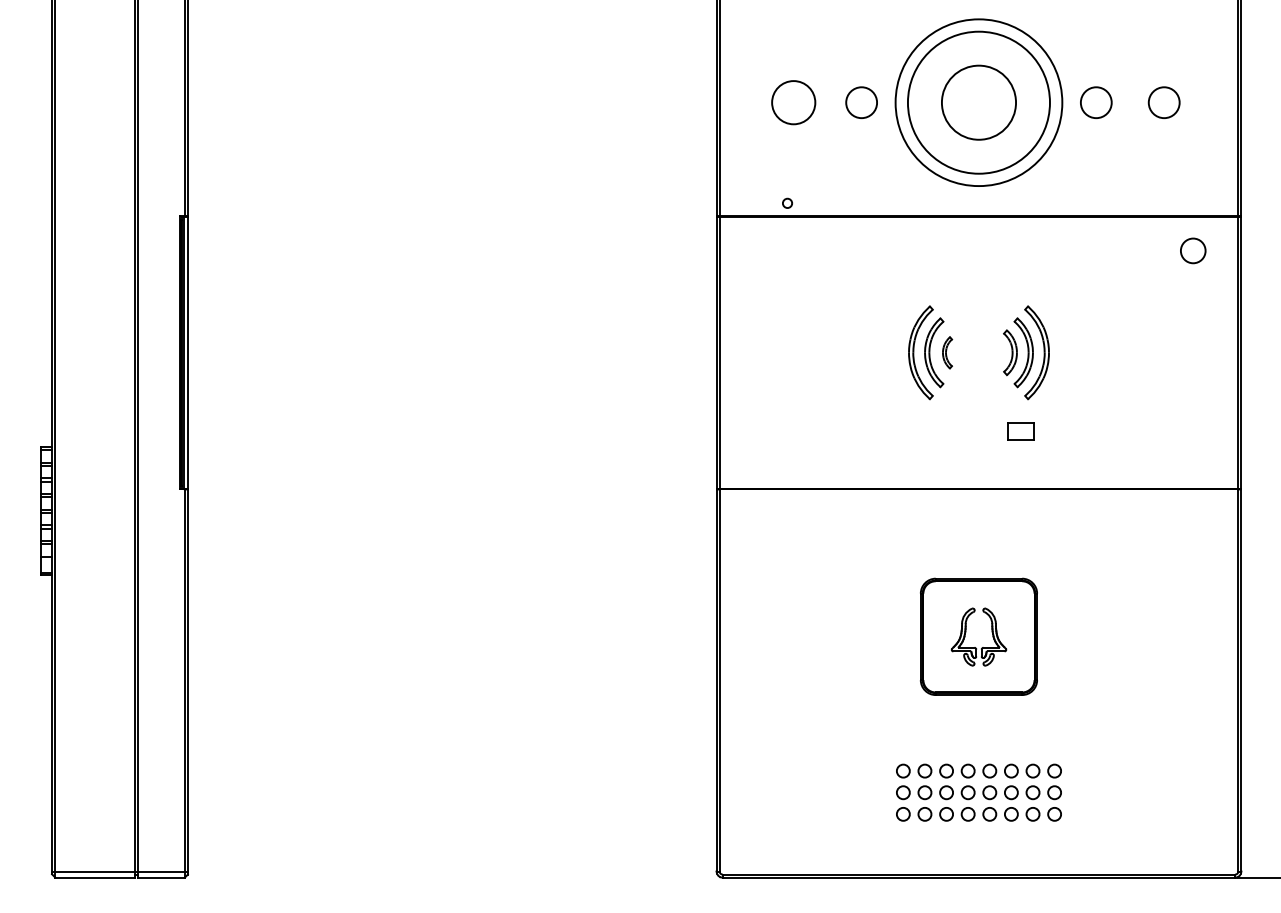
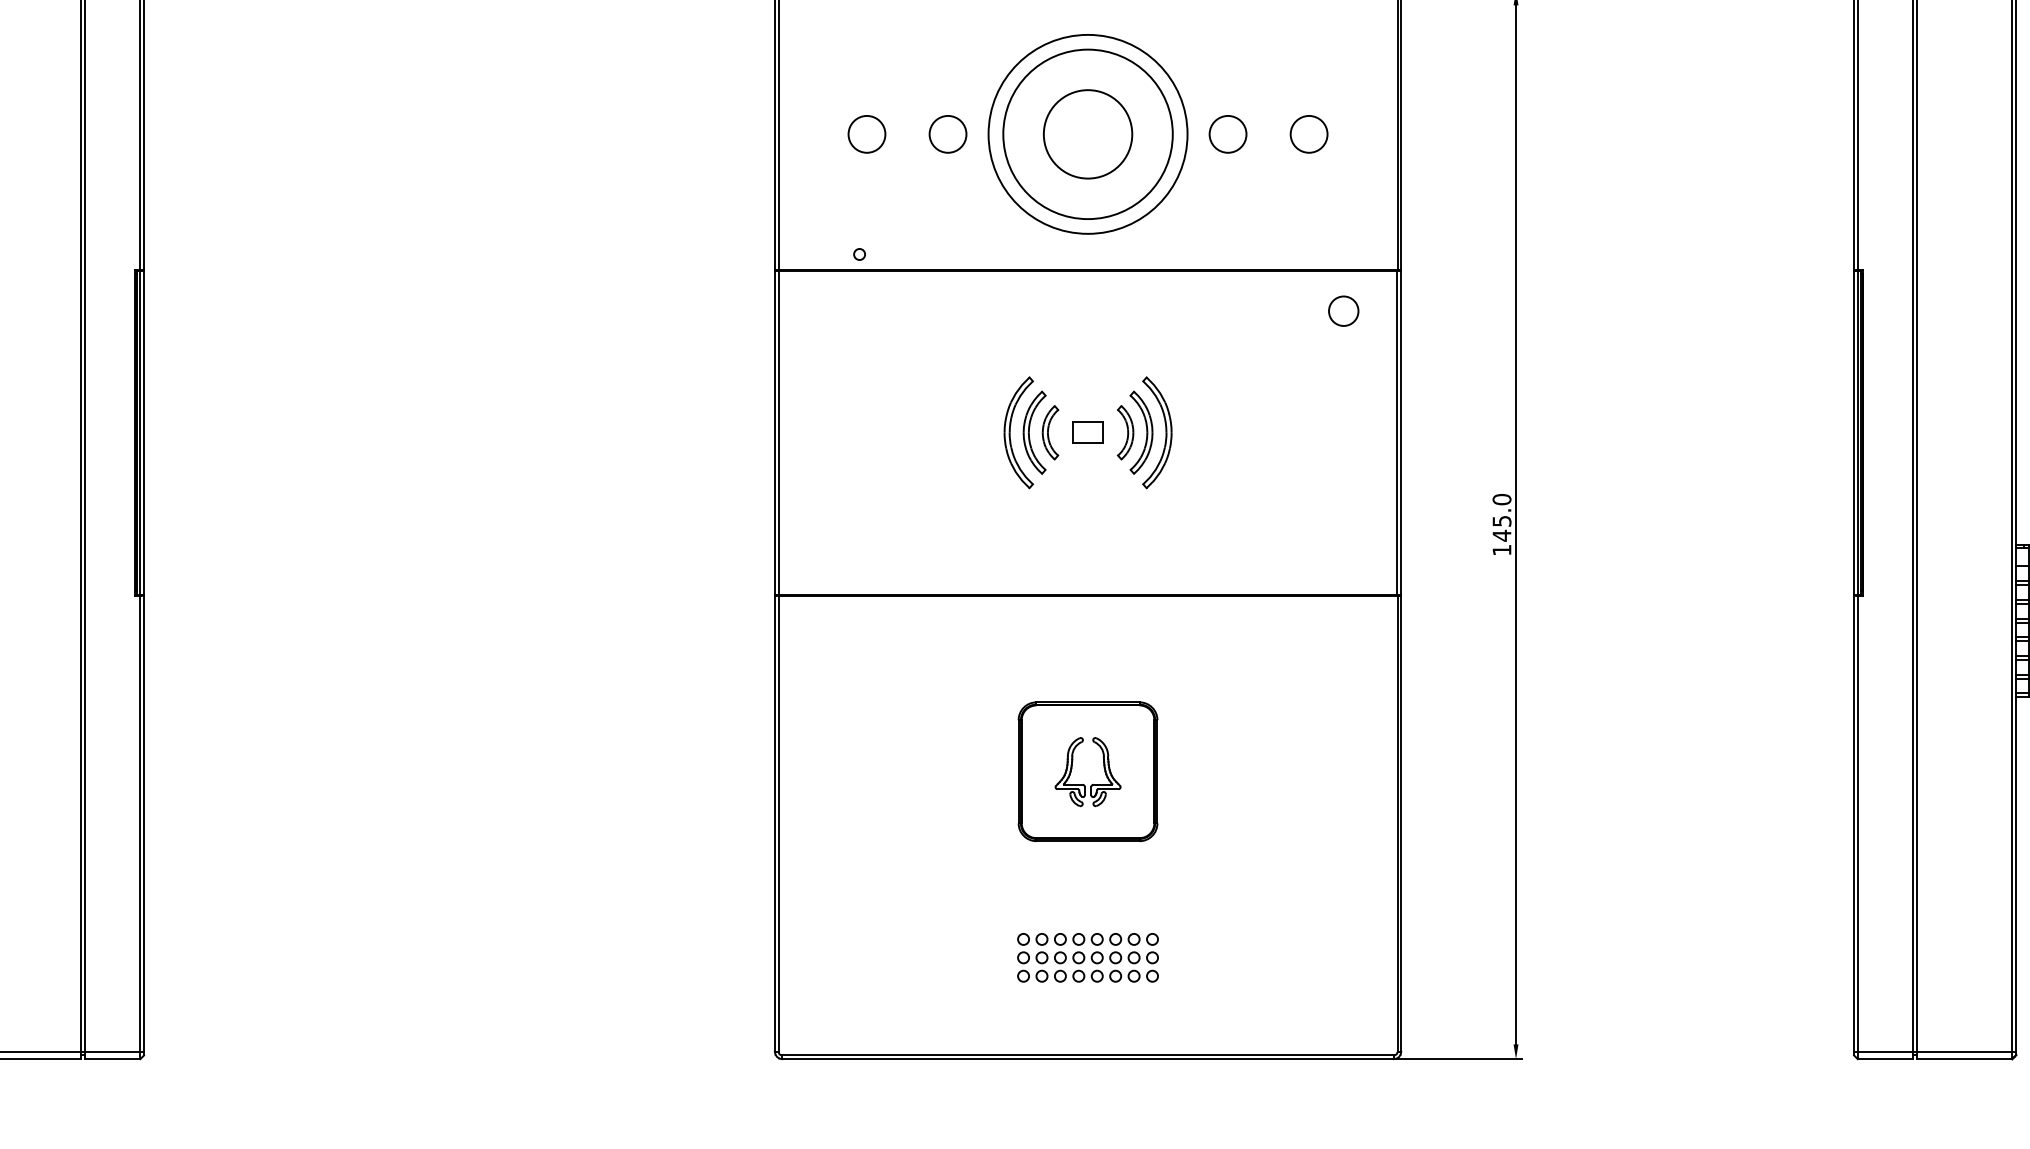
circle: (793, 102) -> (866, 134), size x0.71
part: (947, 352) -> (1050, 432), size x1.43
part: (1020, 431) -> (1087, 432), moved
part: (978, 792) -> (1087, 957), size x0.71

